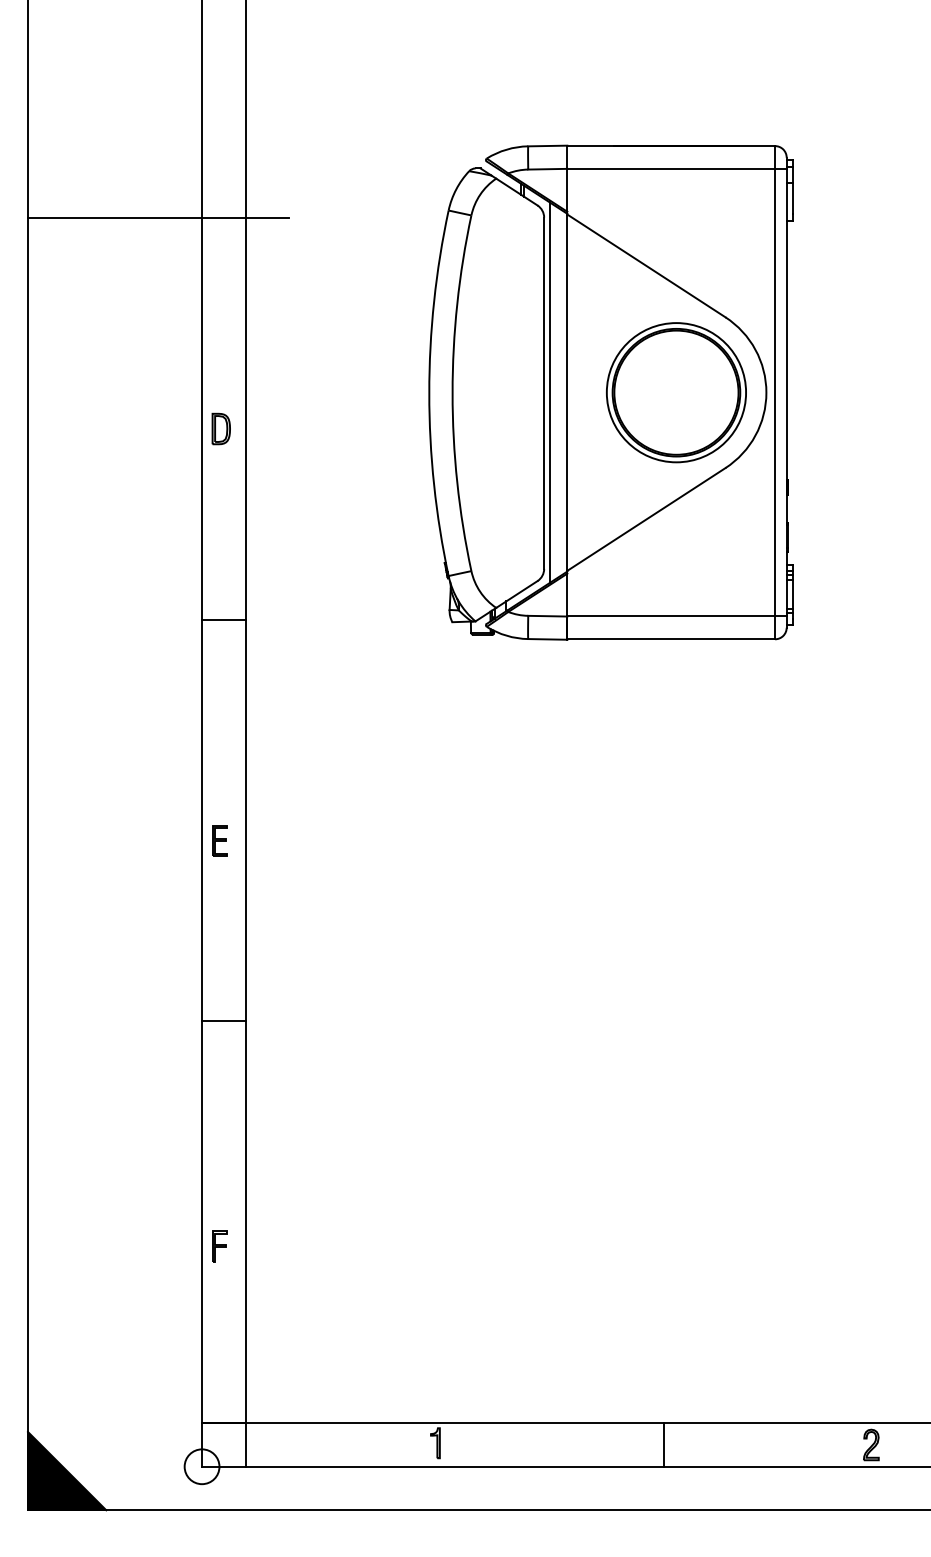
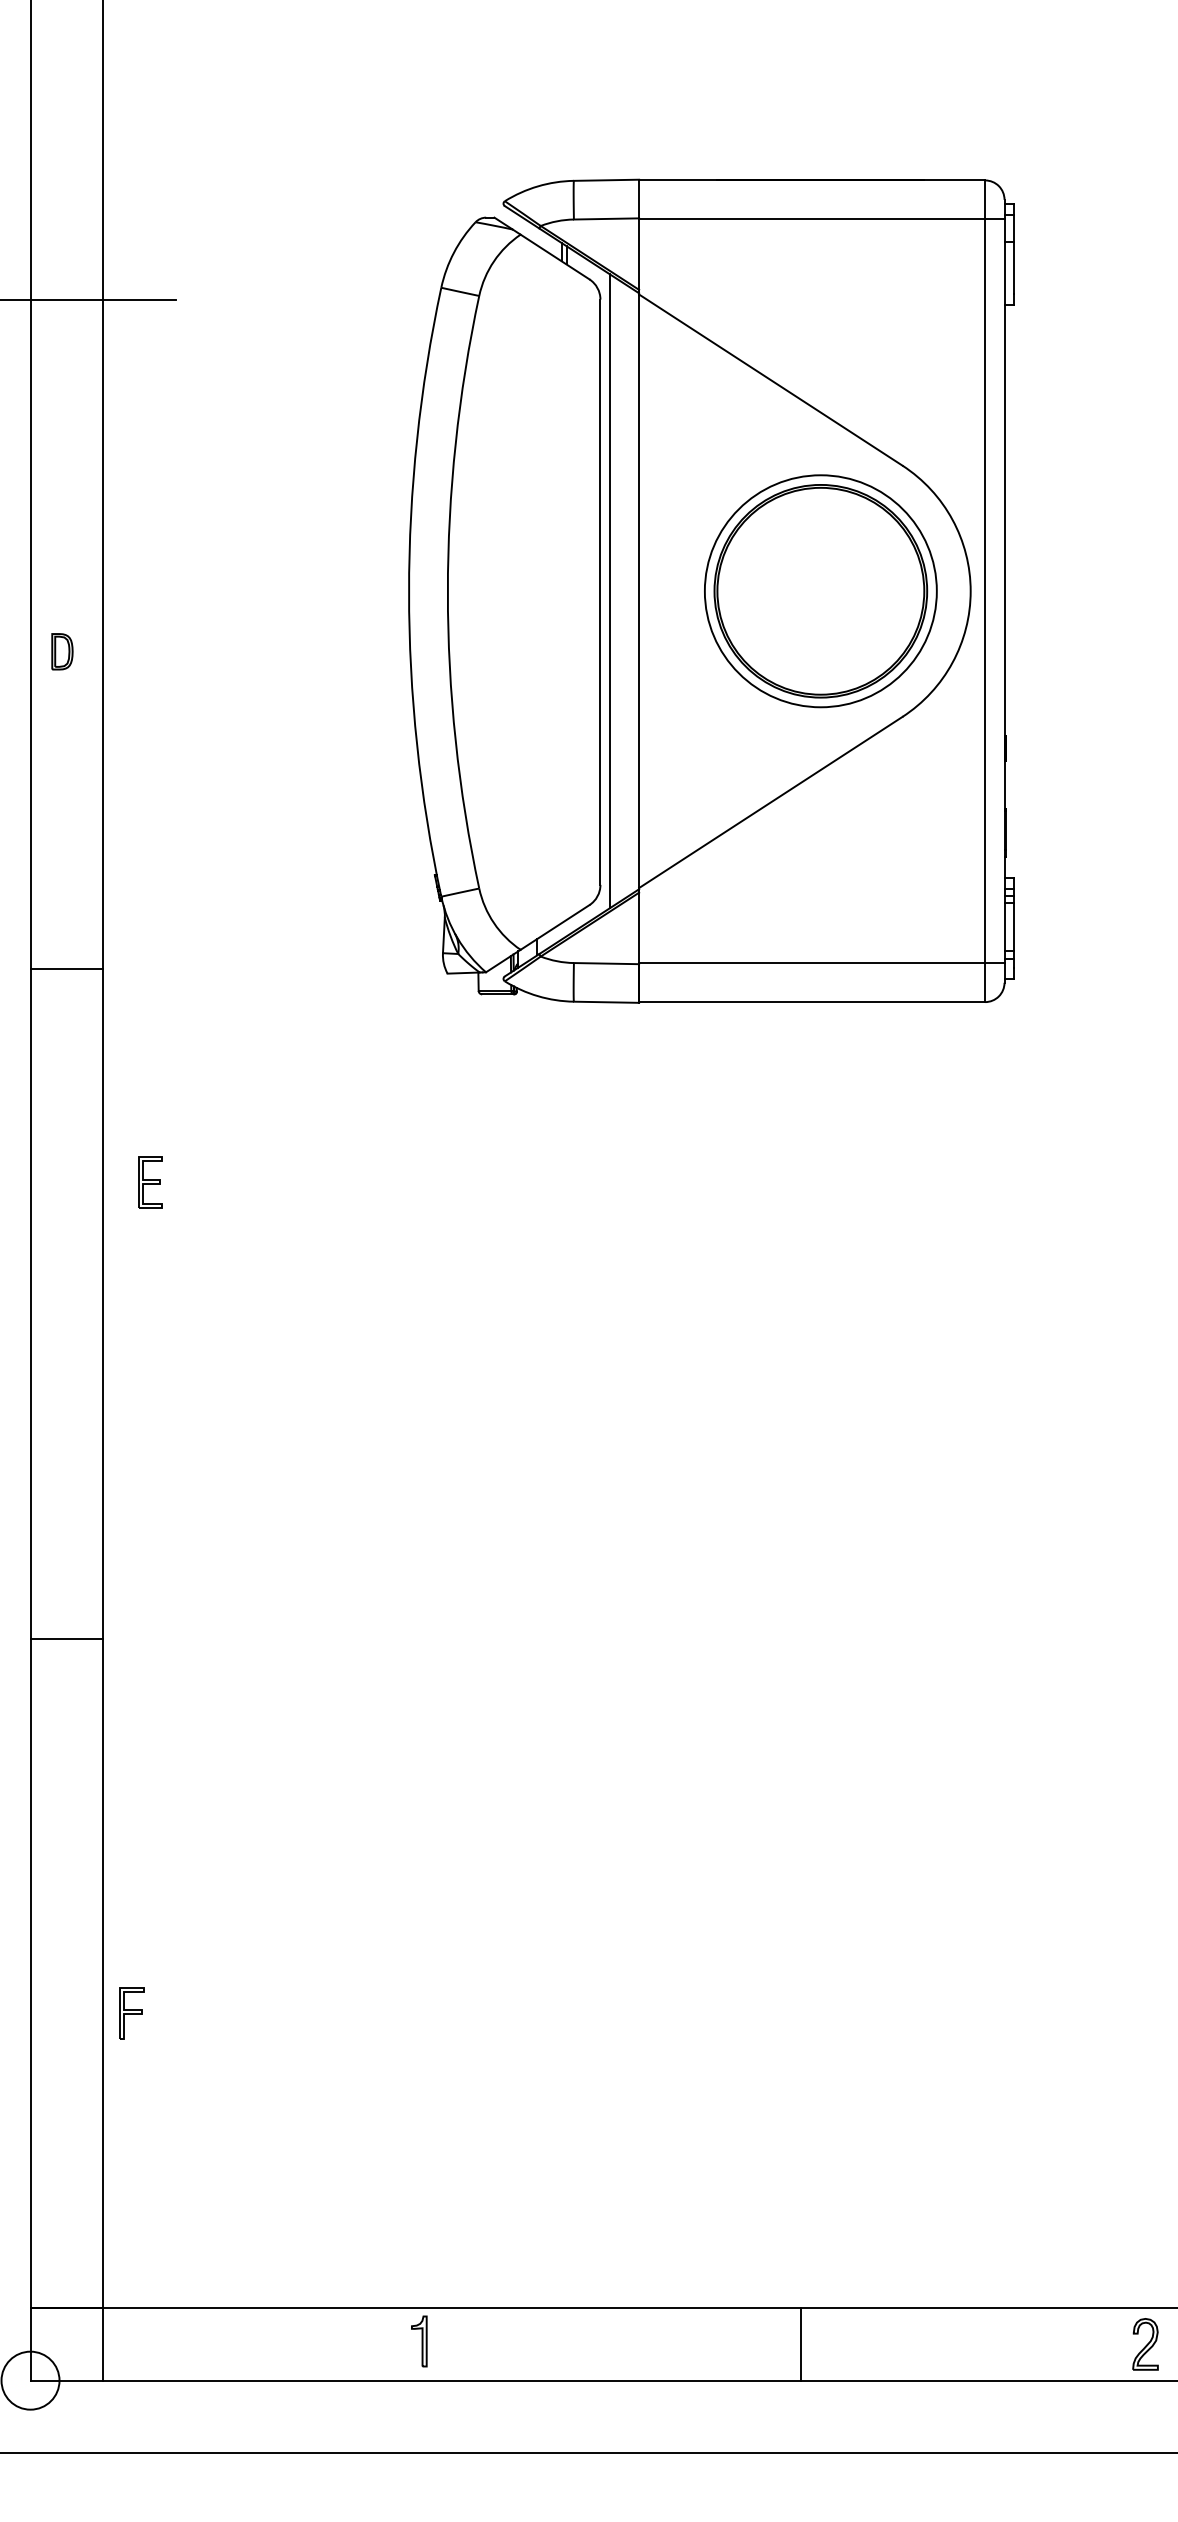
part: (220, 428) -> (61, 650), size x0.7
part: (219, 840) -> (149, 1182), moved
part: (219, 1246) -> (131, 2013), moved

